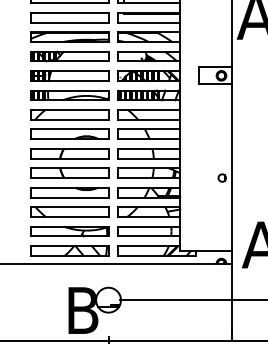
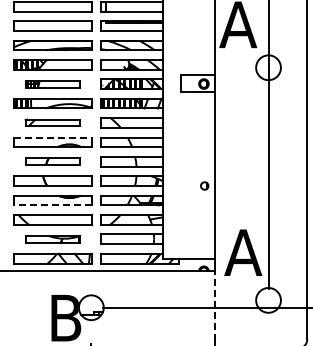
part: (69, 75) -> (52, 83), size x0.7
part: (69, 114) -> (52, 122), size x0.7
line: (69, 129) -> (52, 137), solid -> dashed
part: (69, 153) -> (52, 161), size x0.7
line: (69, 197) -> (52, 205), solid -> dashed
part: (69, 231) -> (52, 239), size x0.7
line: (232, 298) -> (214, 306), solid -> dashed

